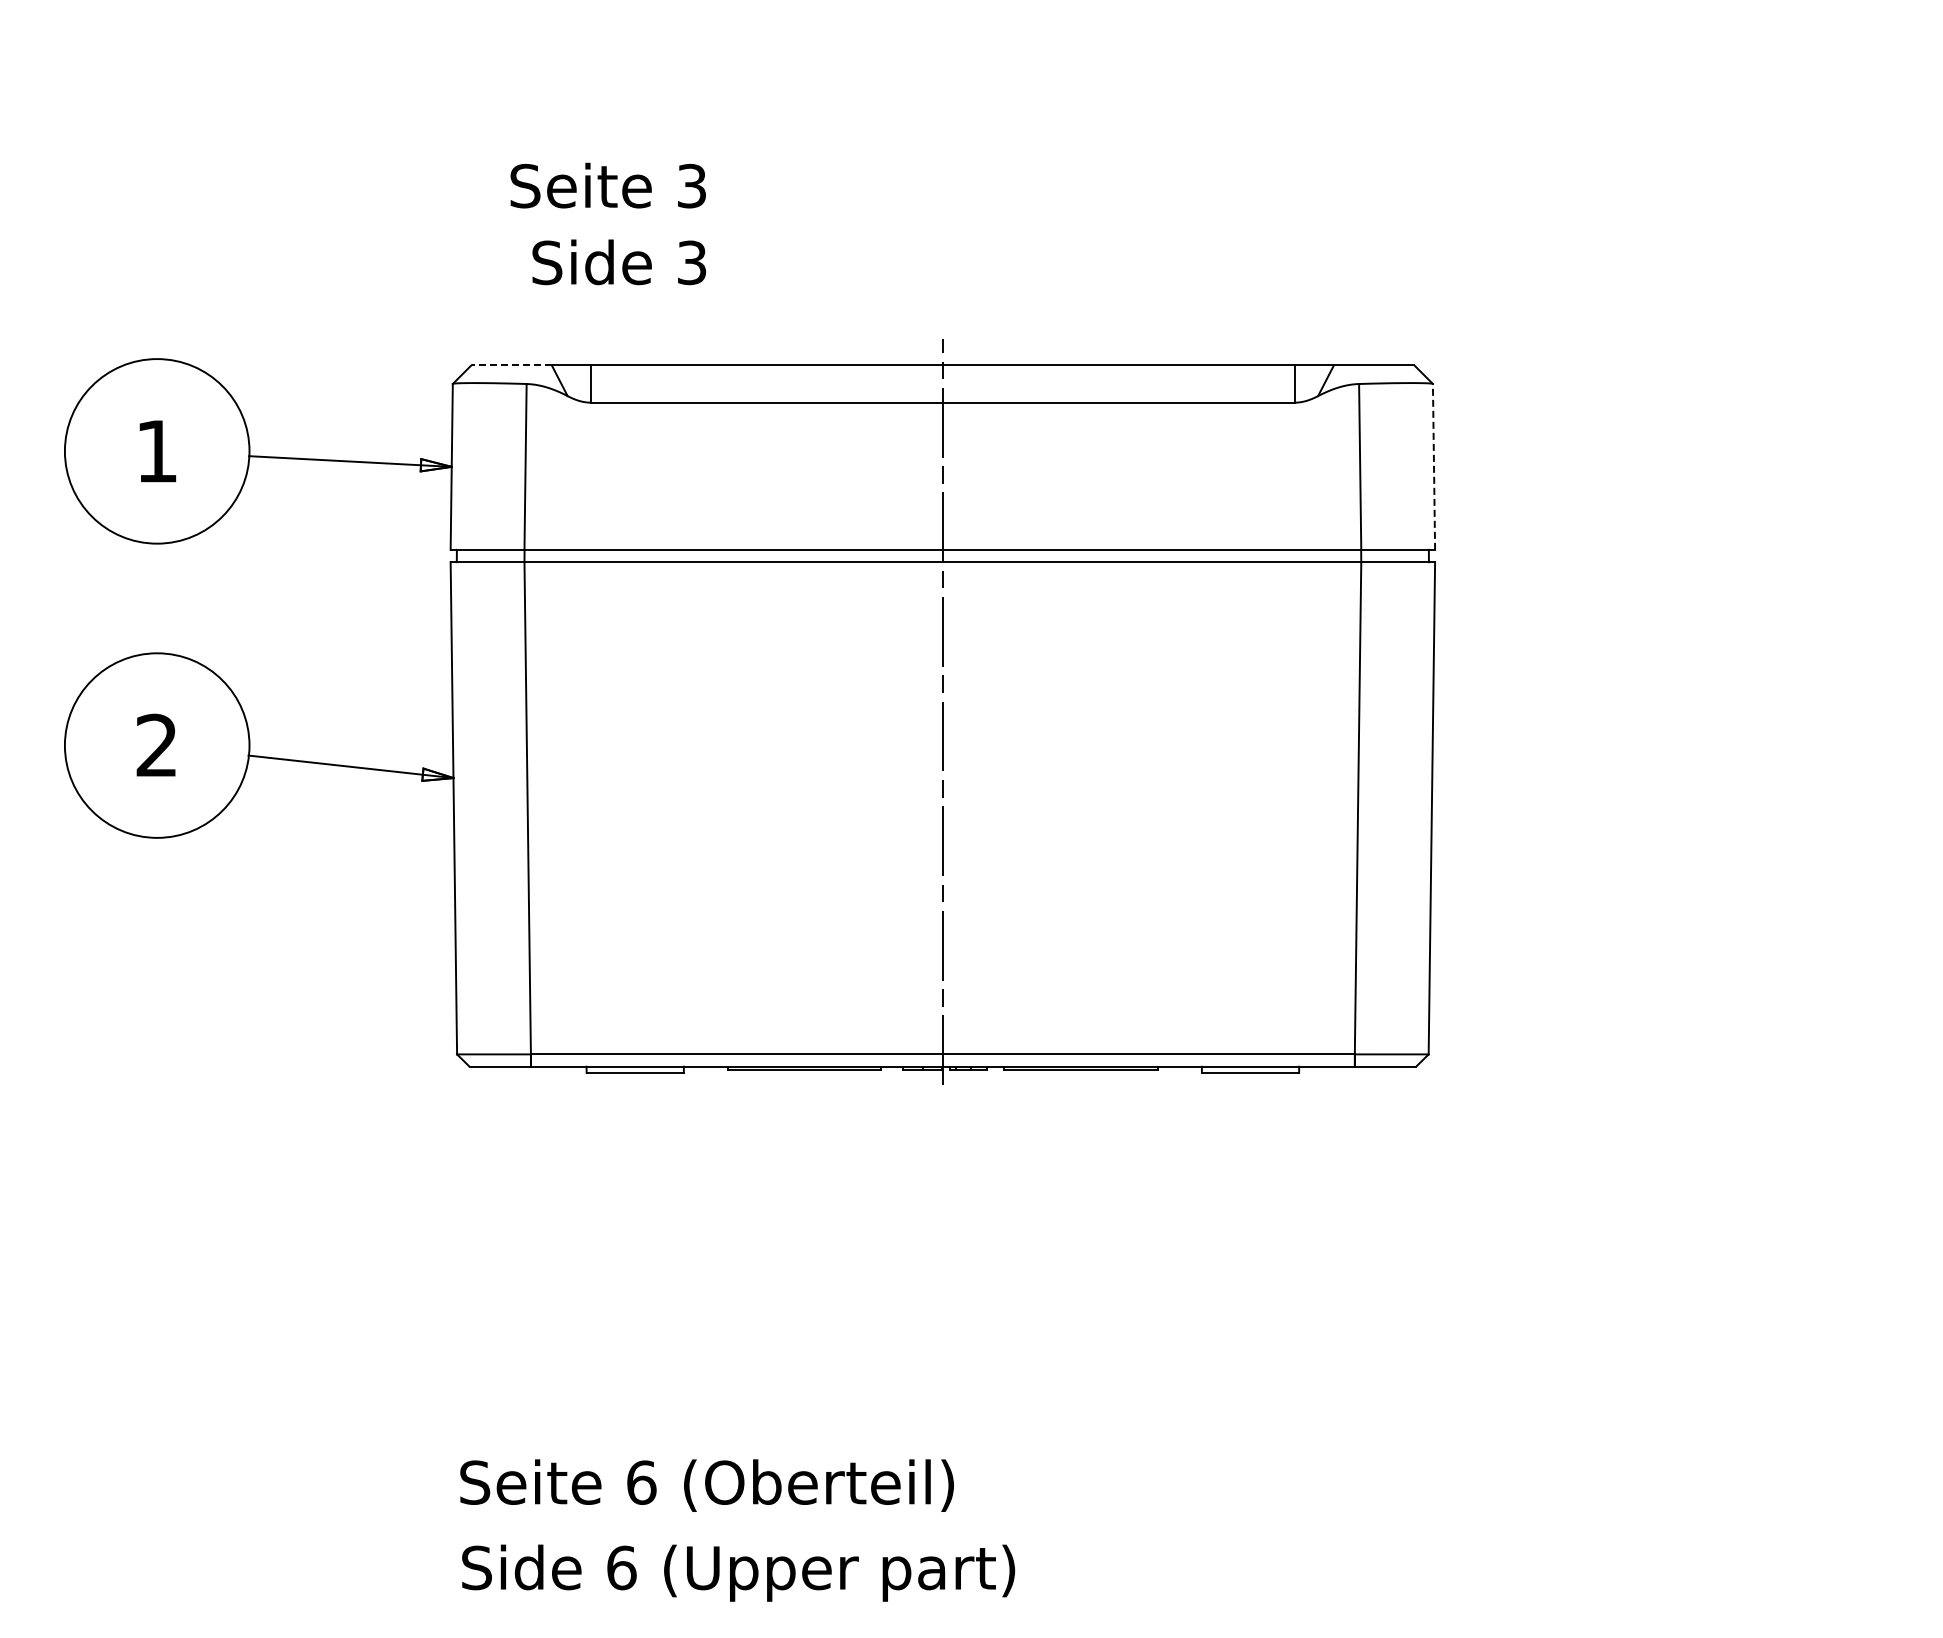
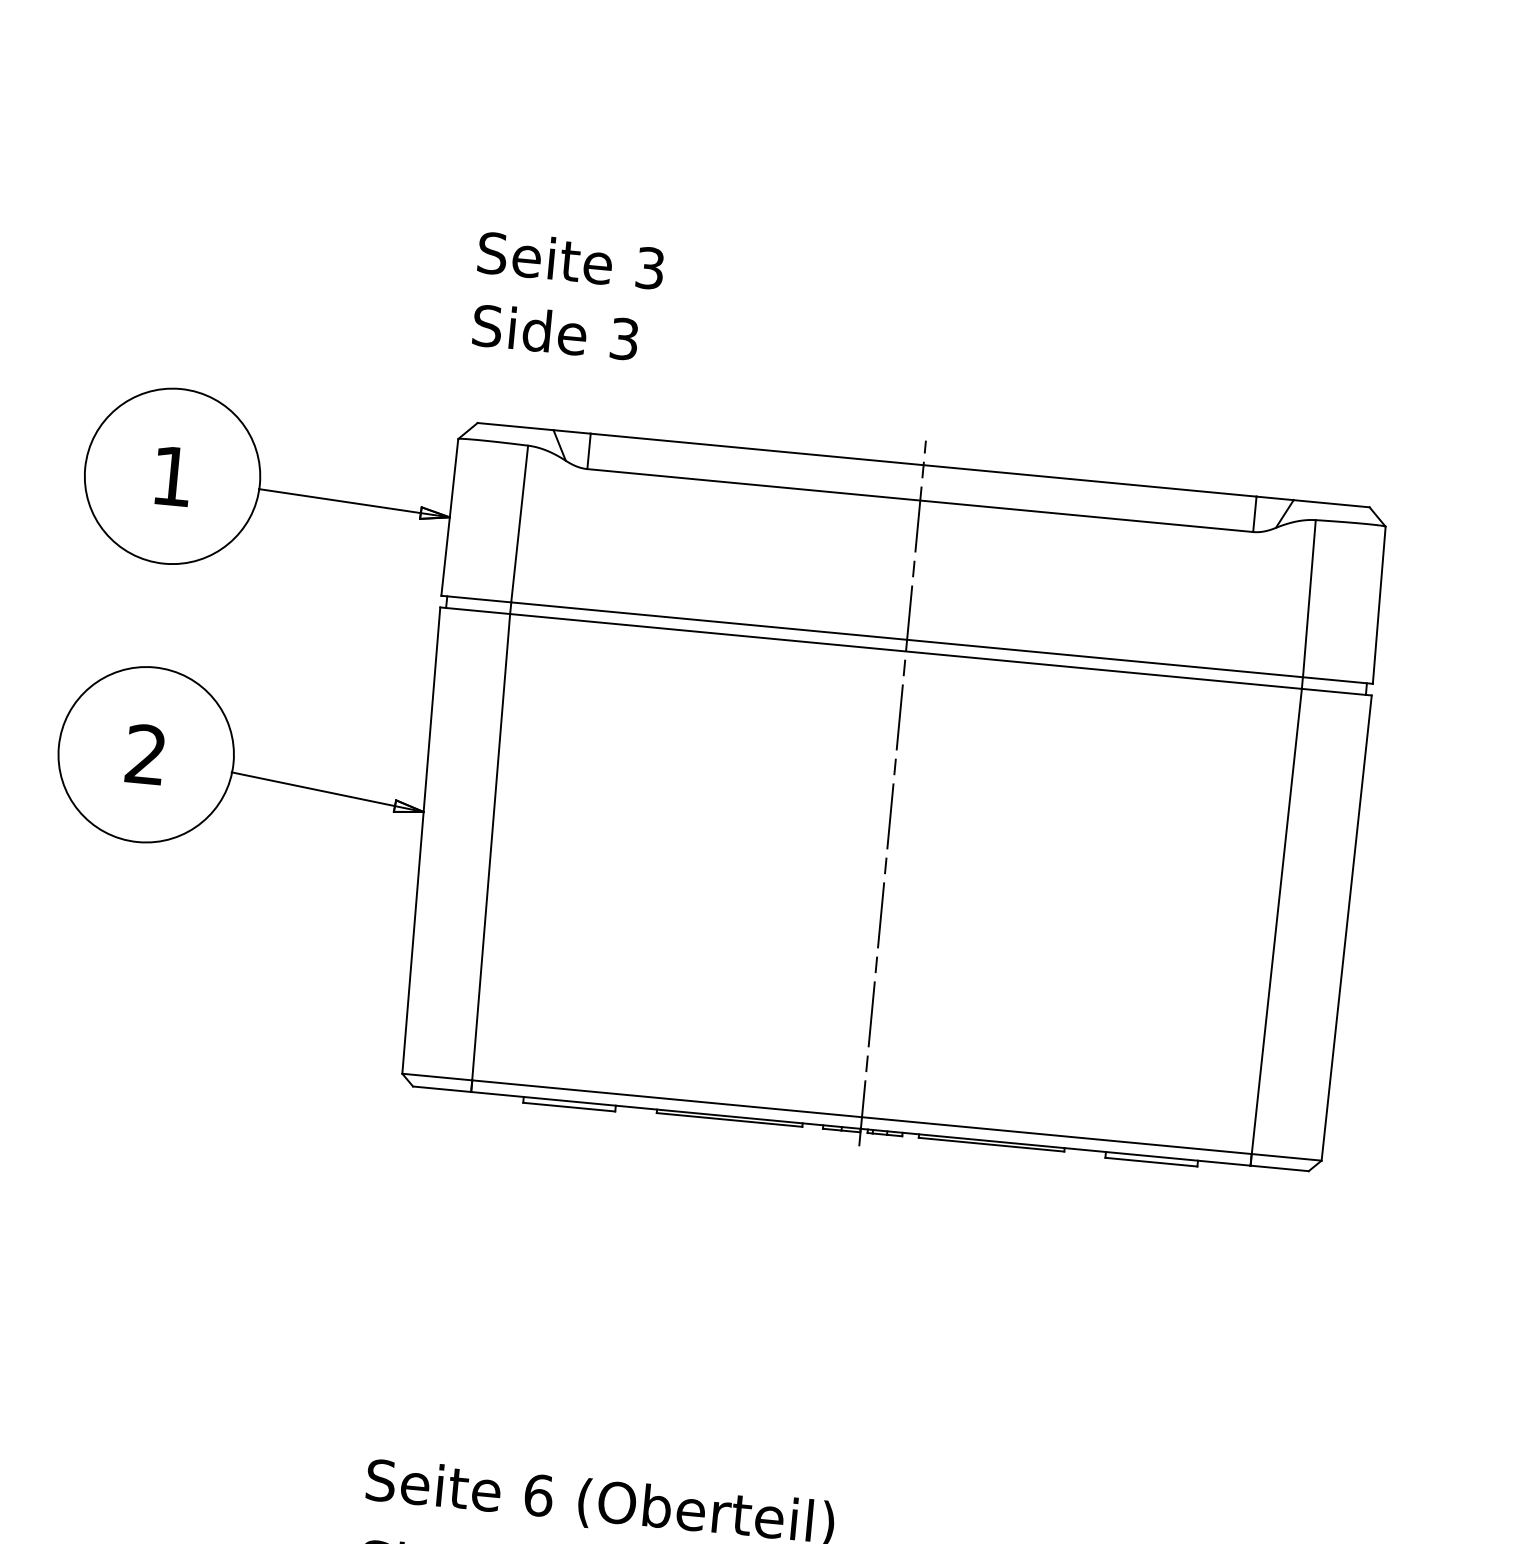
text: (607, 185) -> (570, 260), moved
text: (619, 262) -> (555, 332), moved
line: (511, 365) -> (515, 426), dashed -> solid
line: (1434, 466) -> (1379, 604), dashed -> solid

